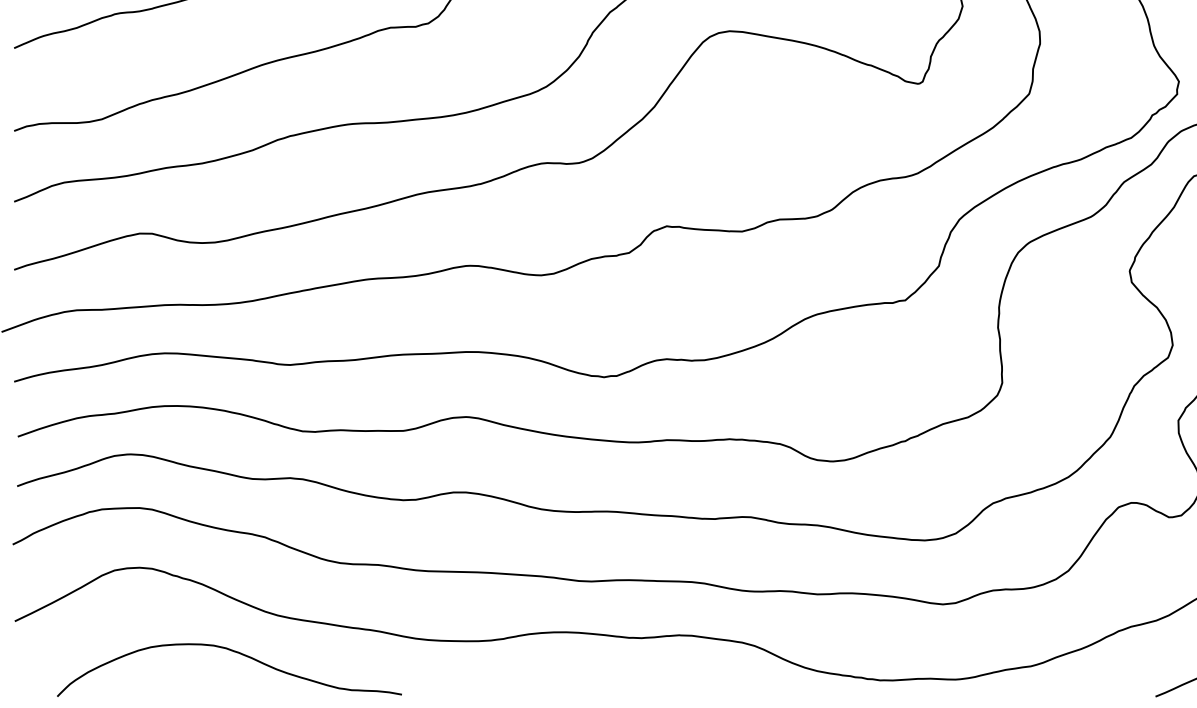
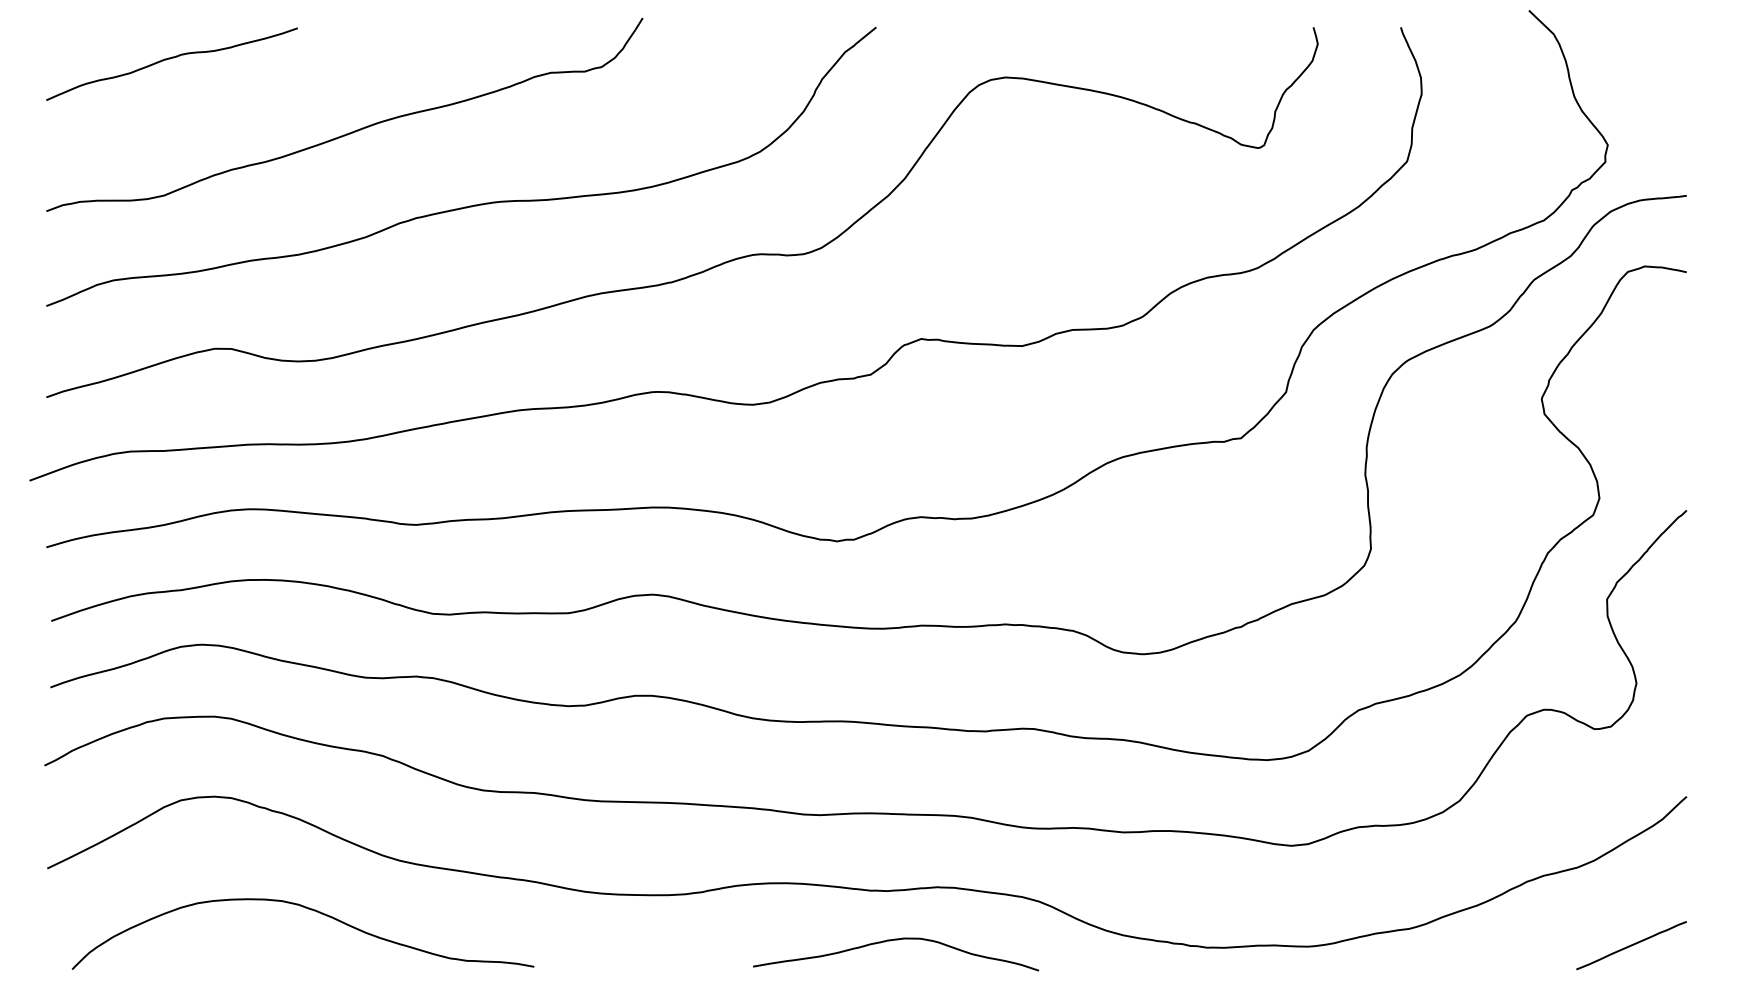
curve: (235, 652) -> (311, 910), moved
curve: (648, 675) -> (896, 940), added

